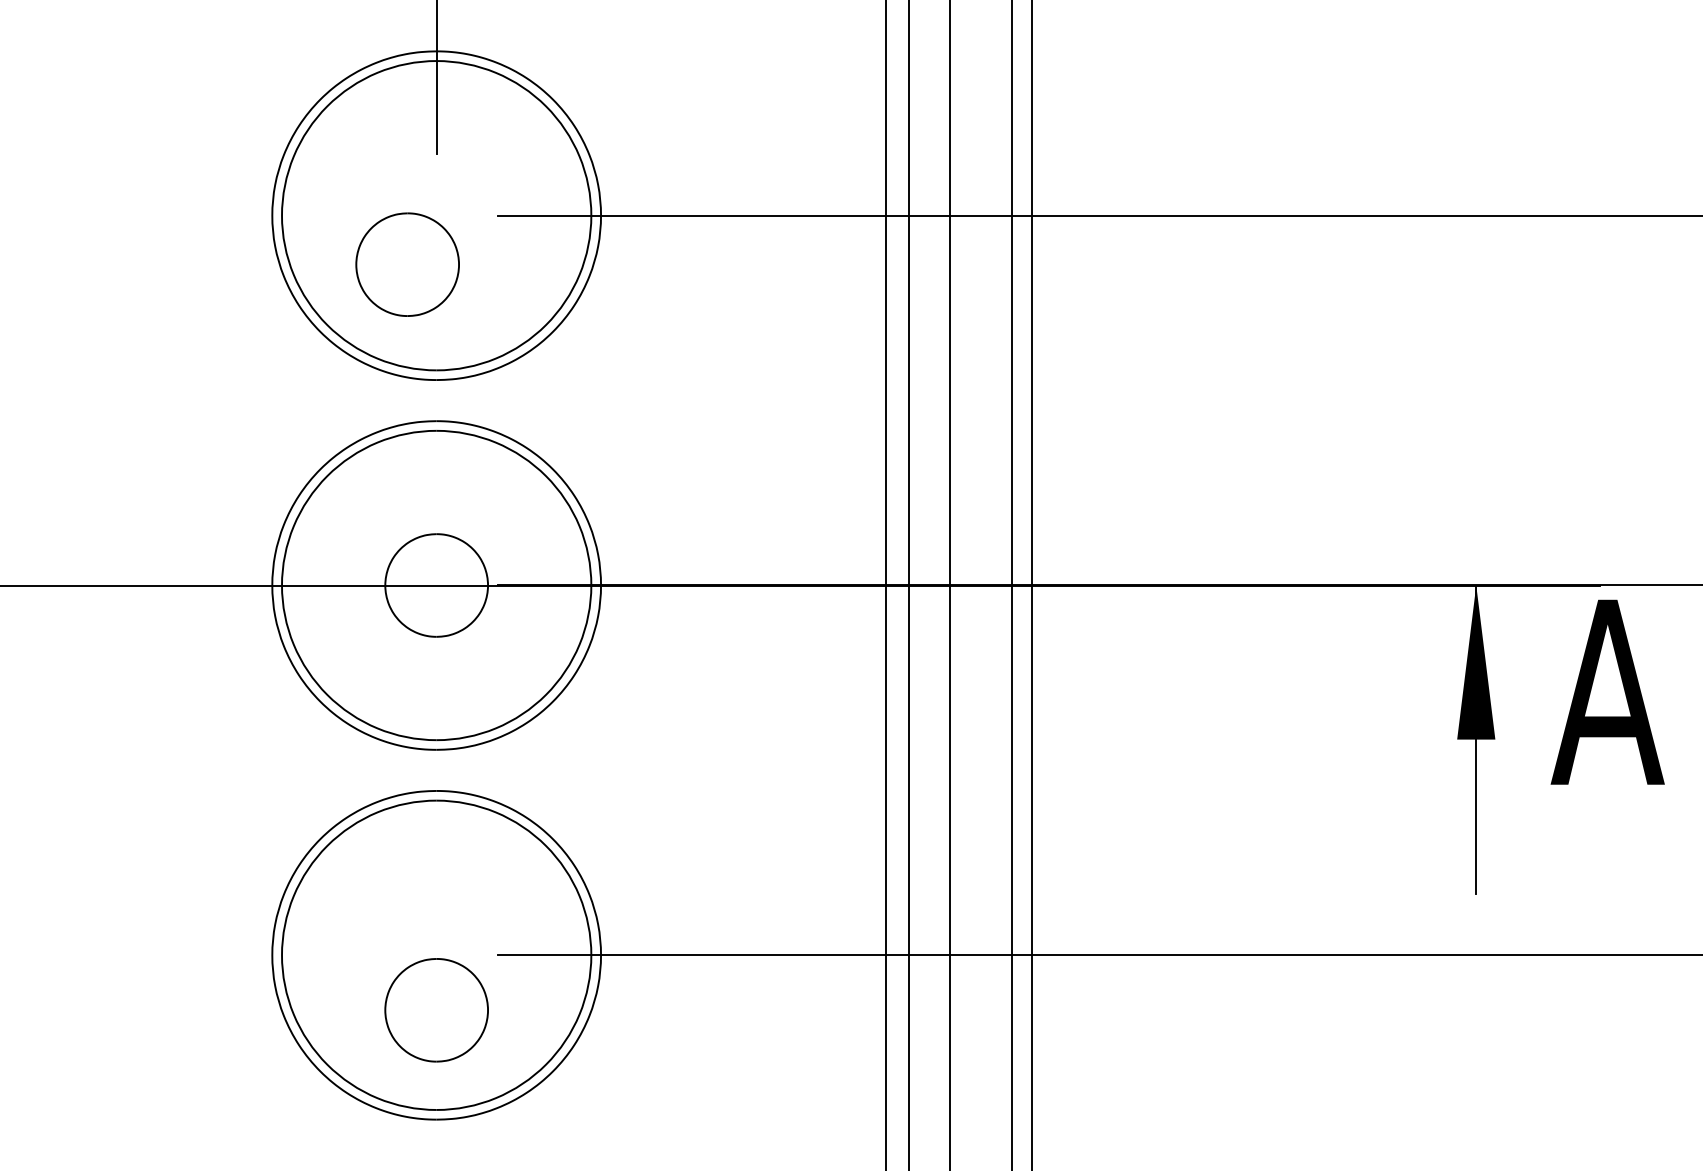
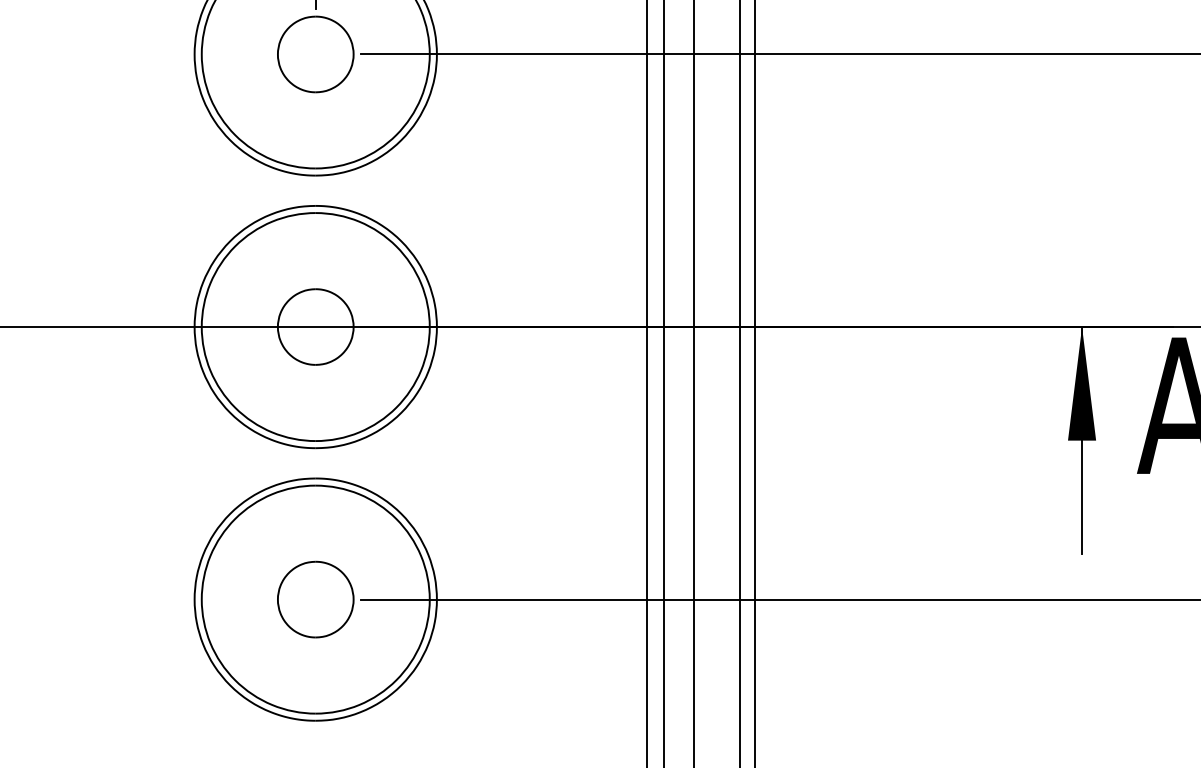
part: (407, 264) -> (315, 54), moved
part: (436, 1010) -> (315, 599), moved

